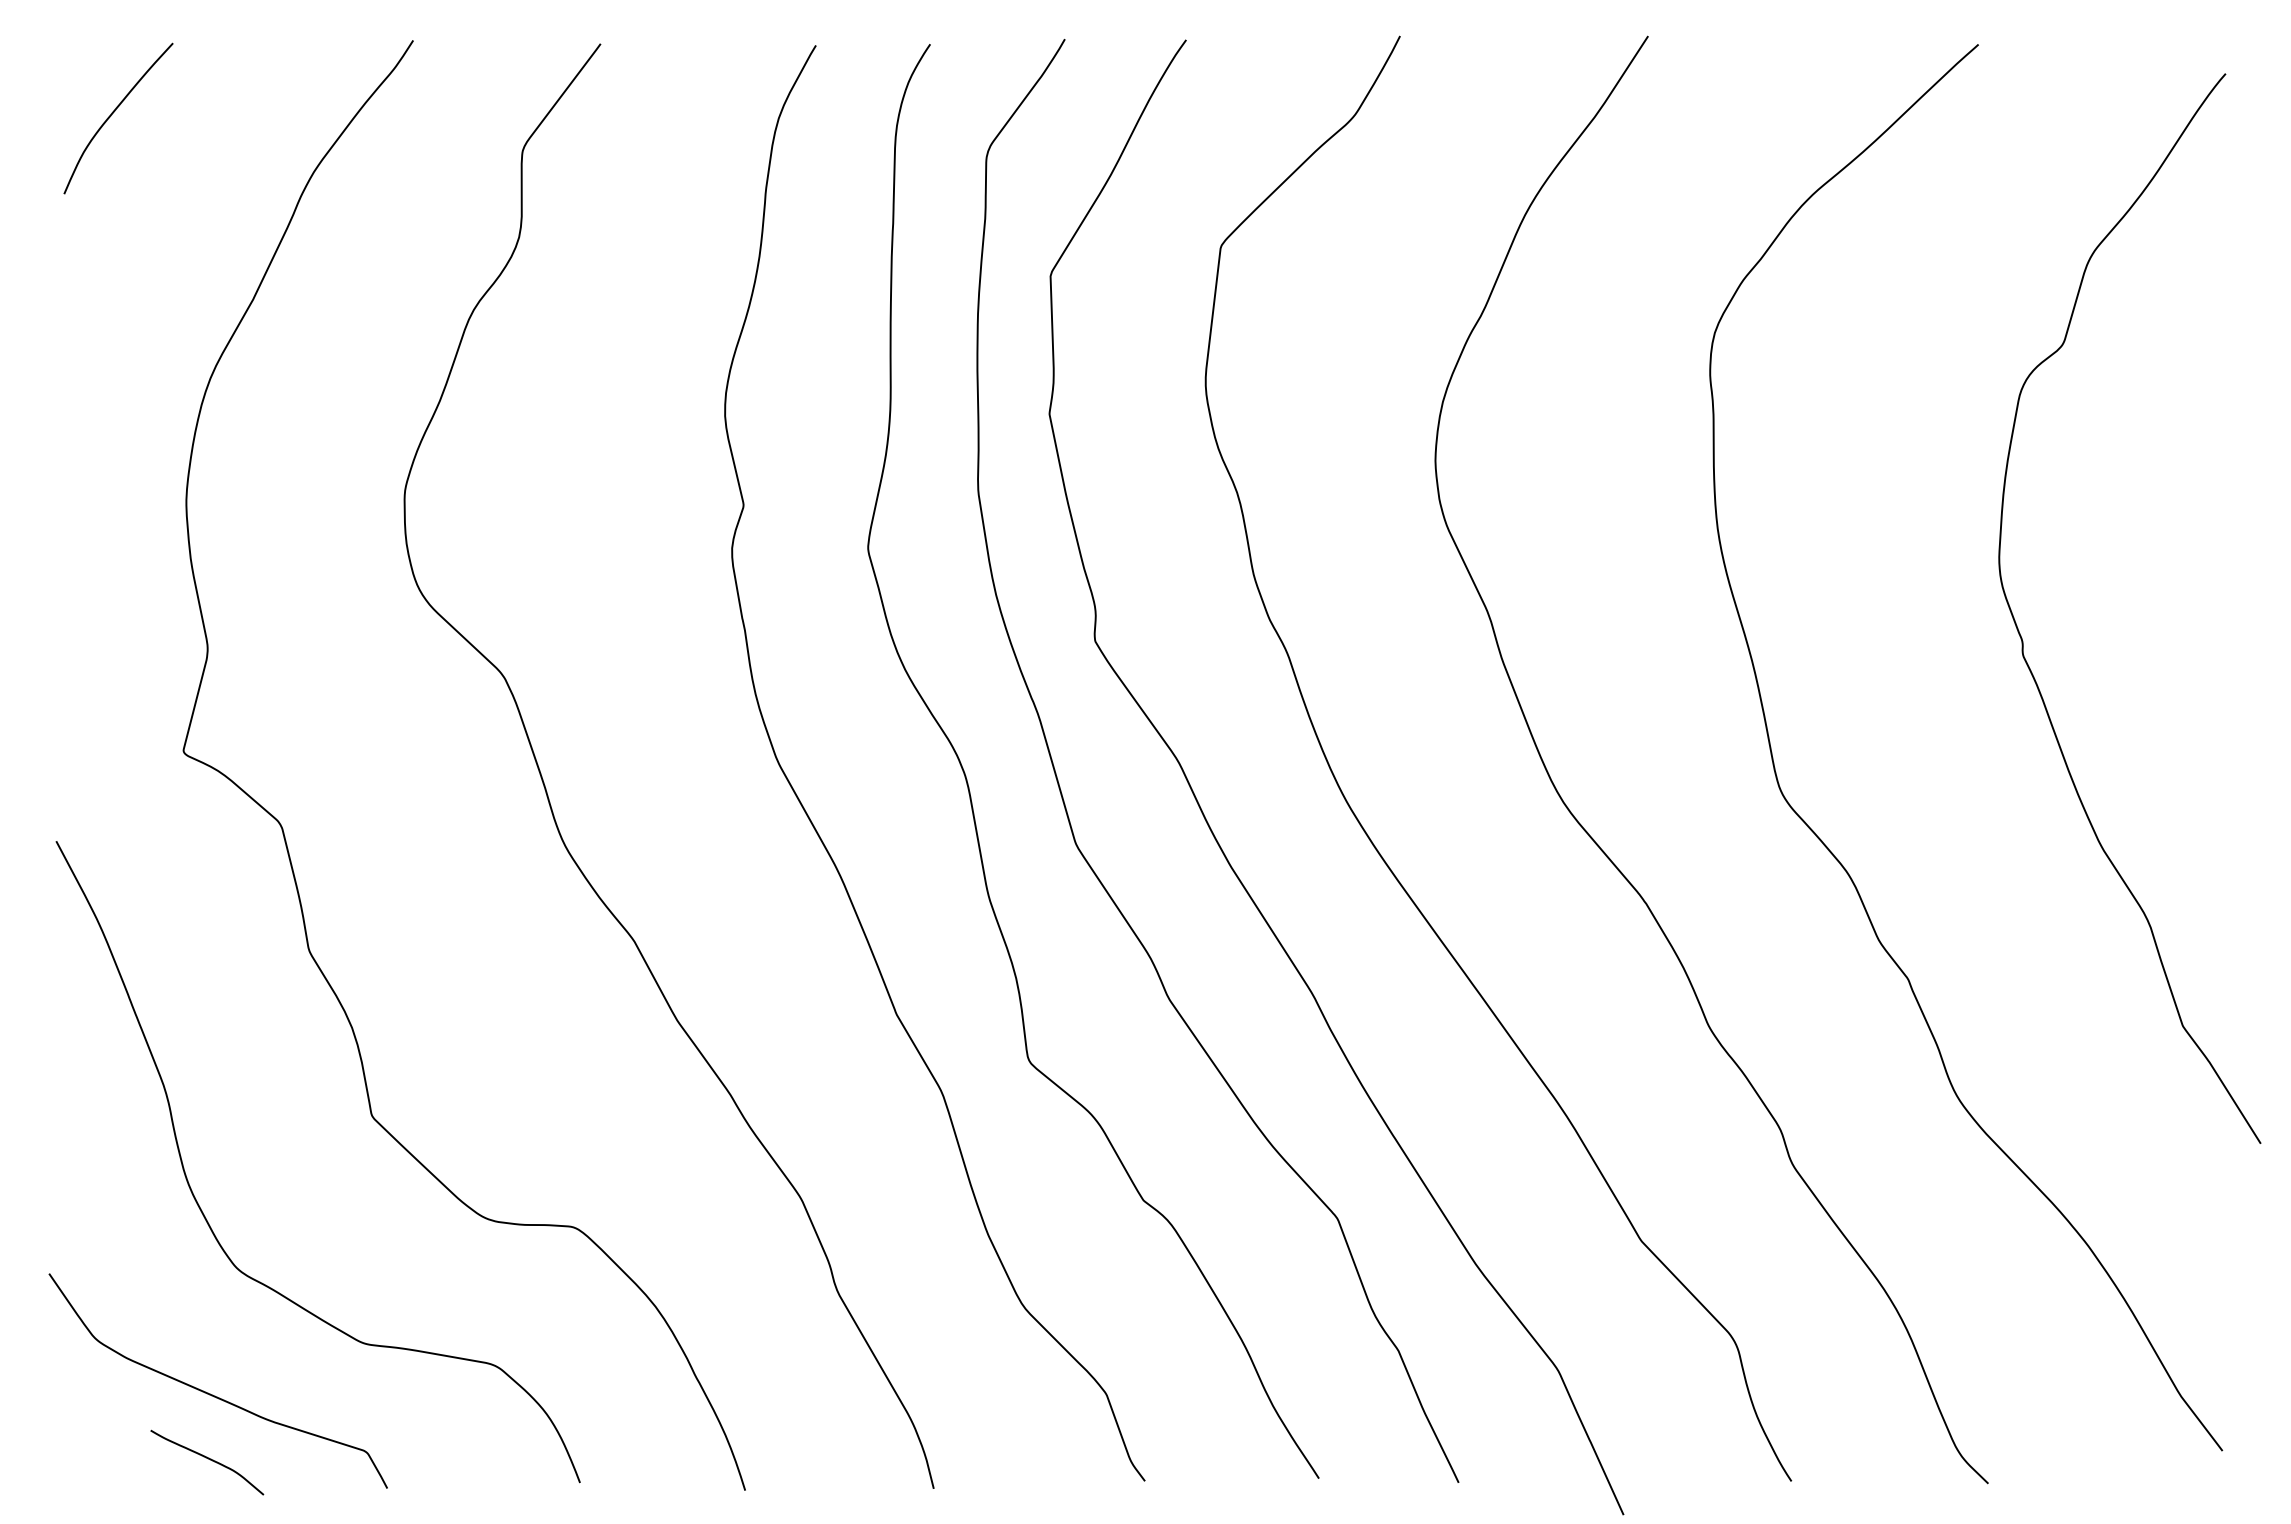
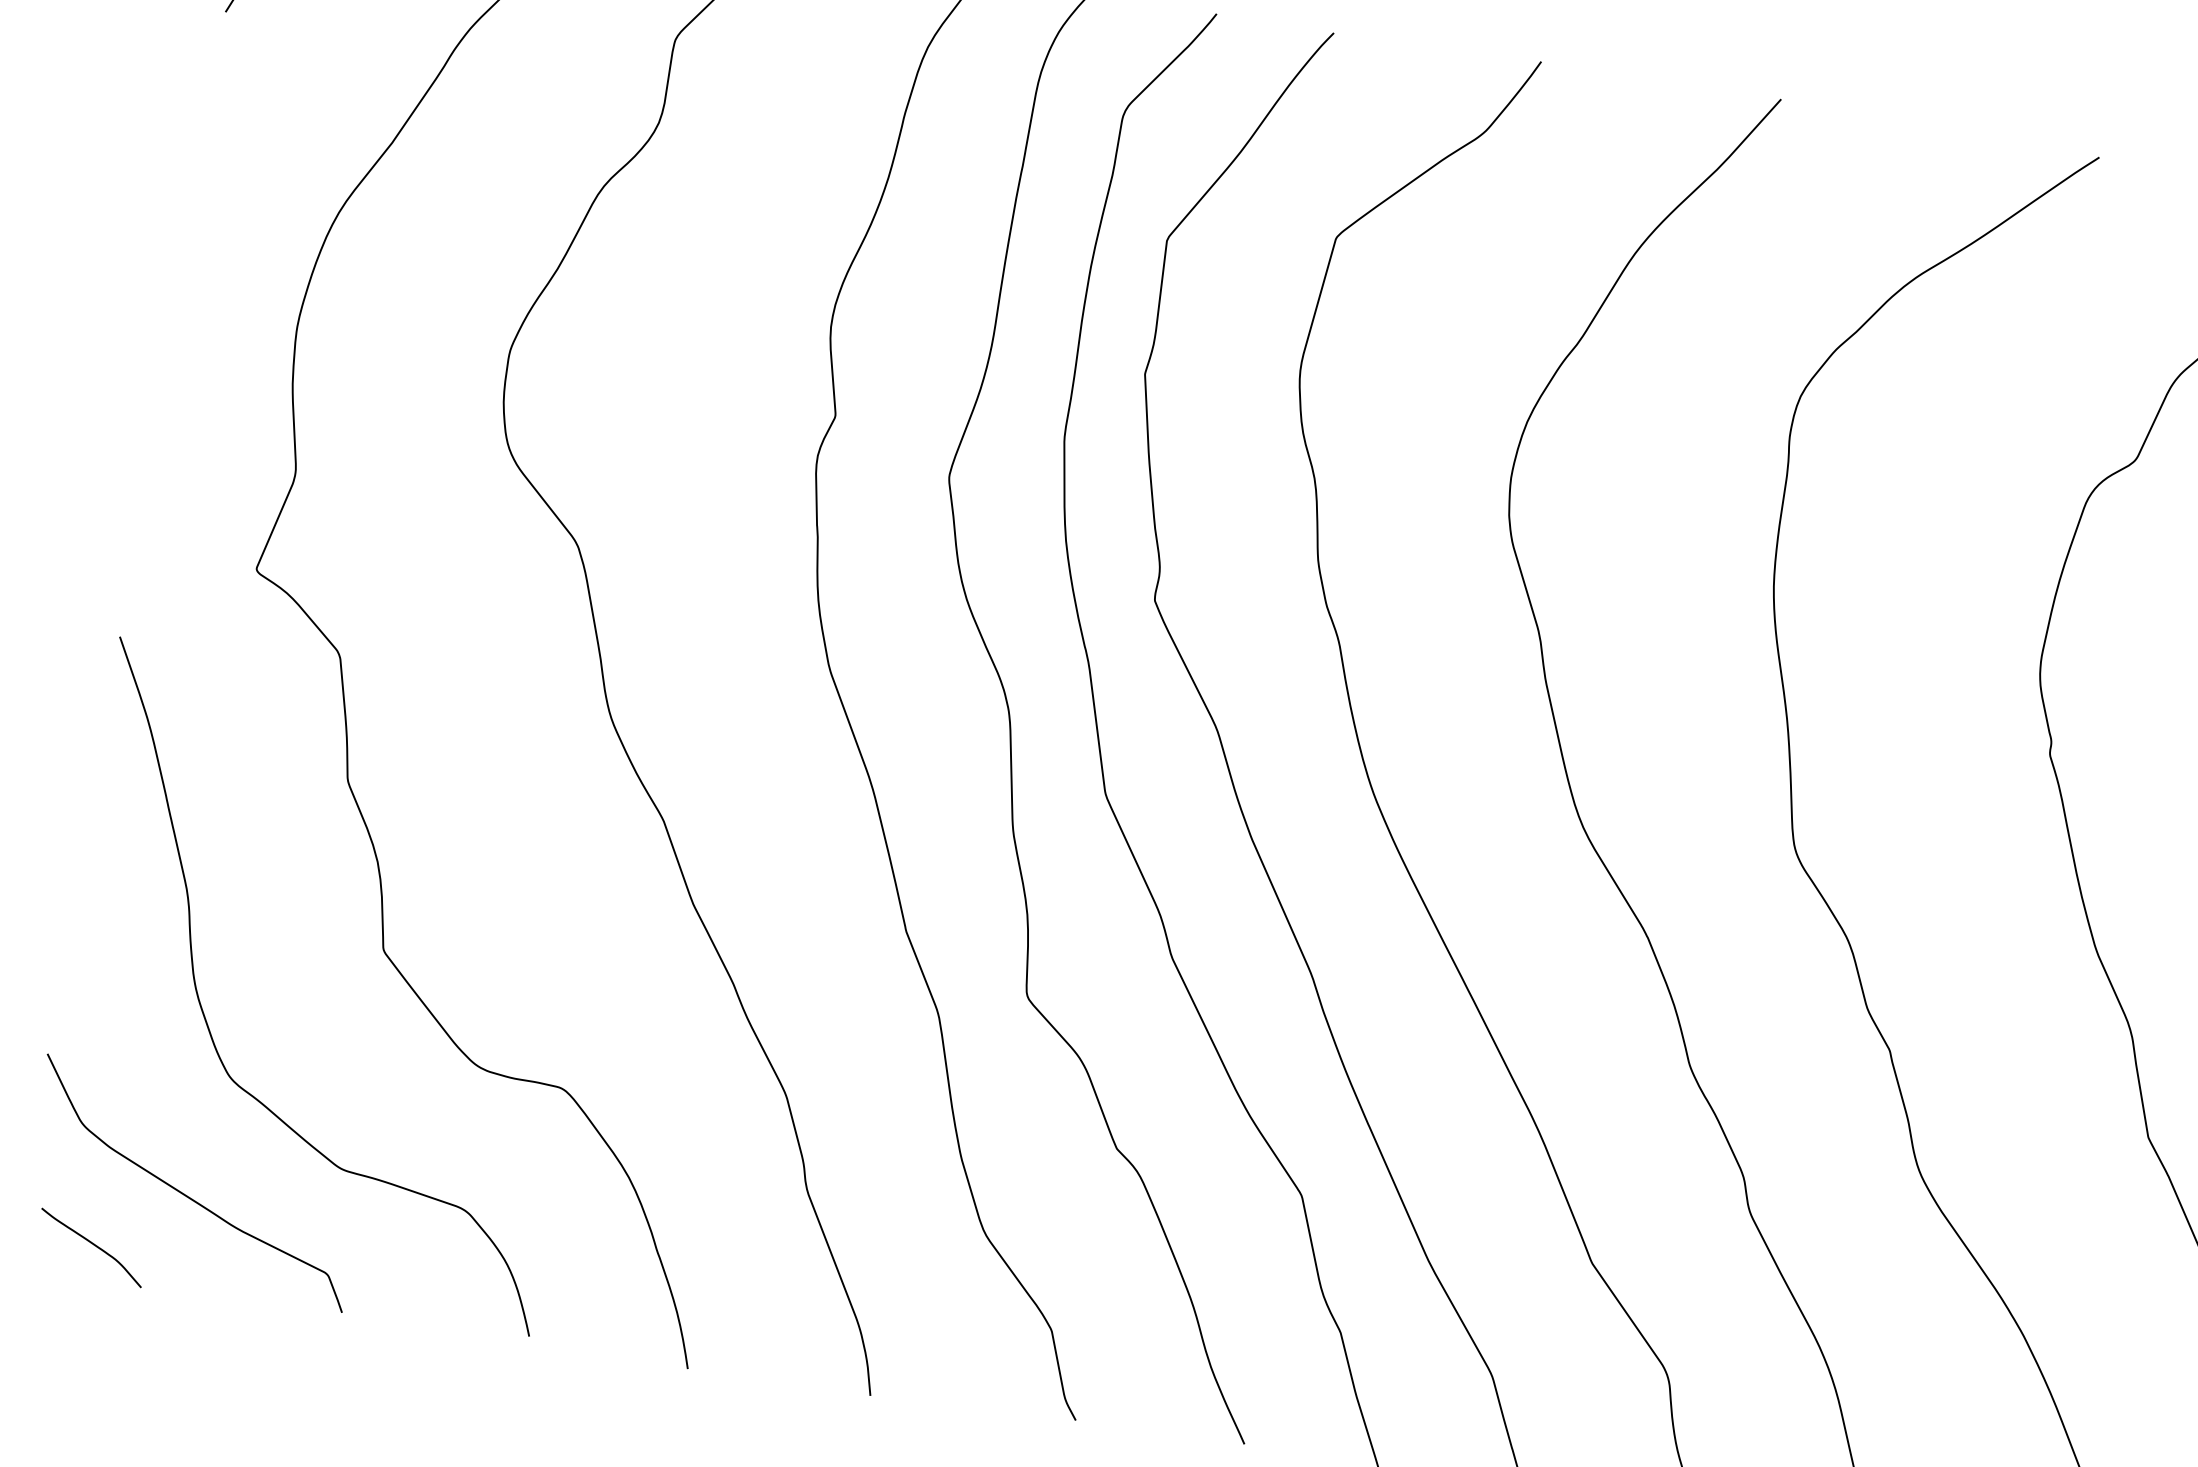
curve: (208, 1459) -> (93, 1245), moved

